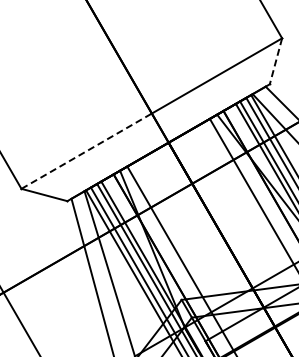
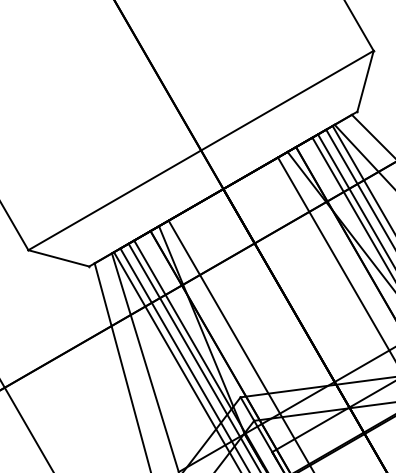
line: (275, 61) -> (364, 81), dashed -> solid
line: (87, 150) -> (115, 199), dashed -> solid

